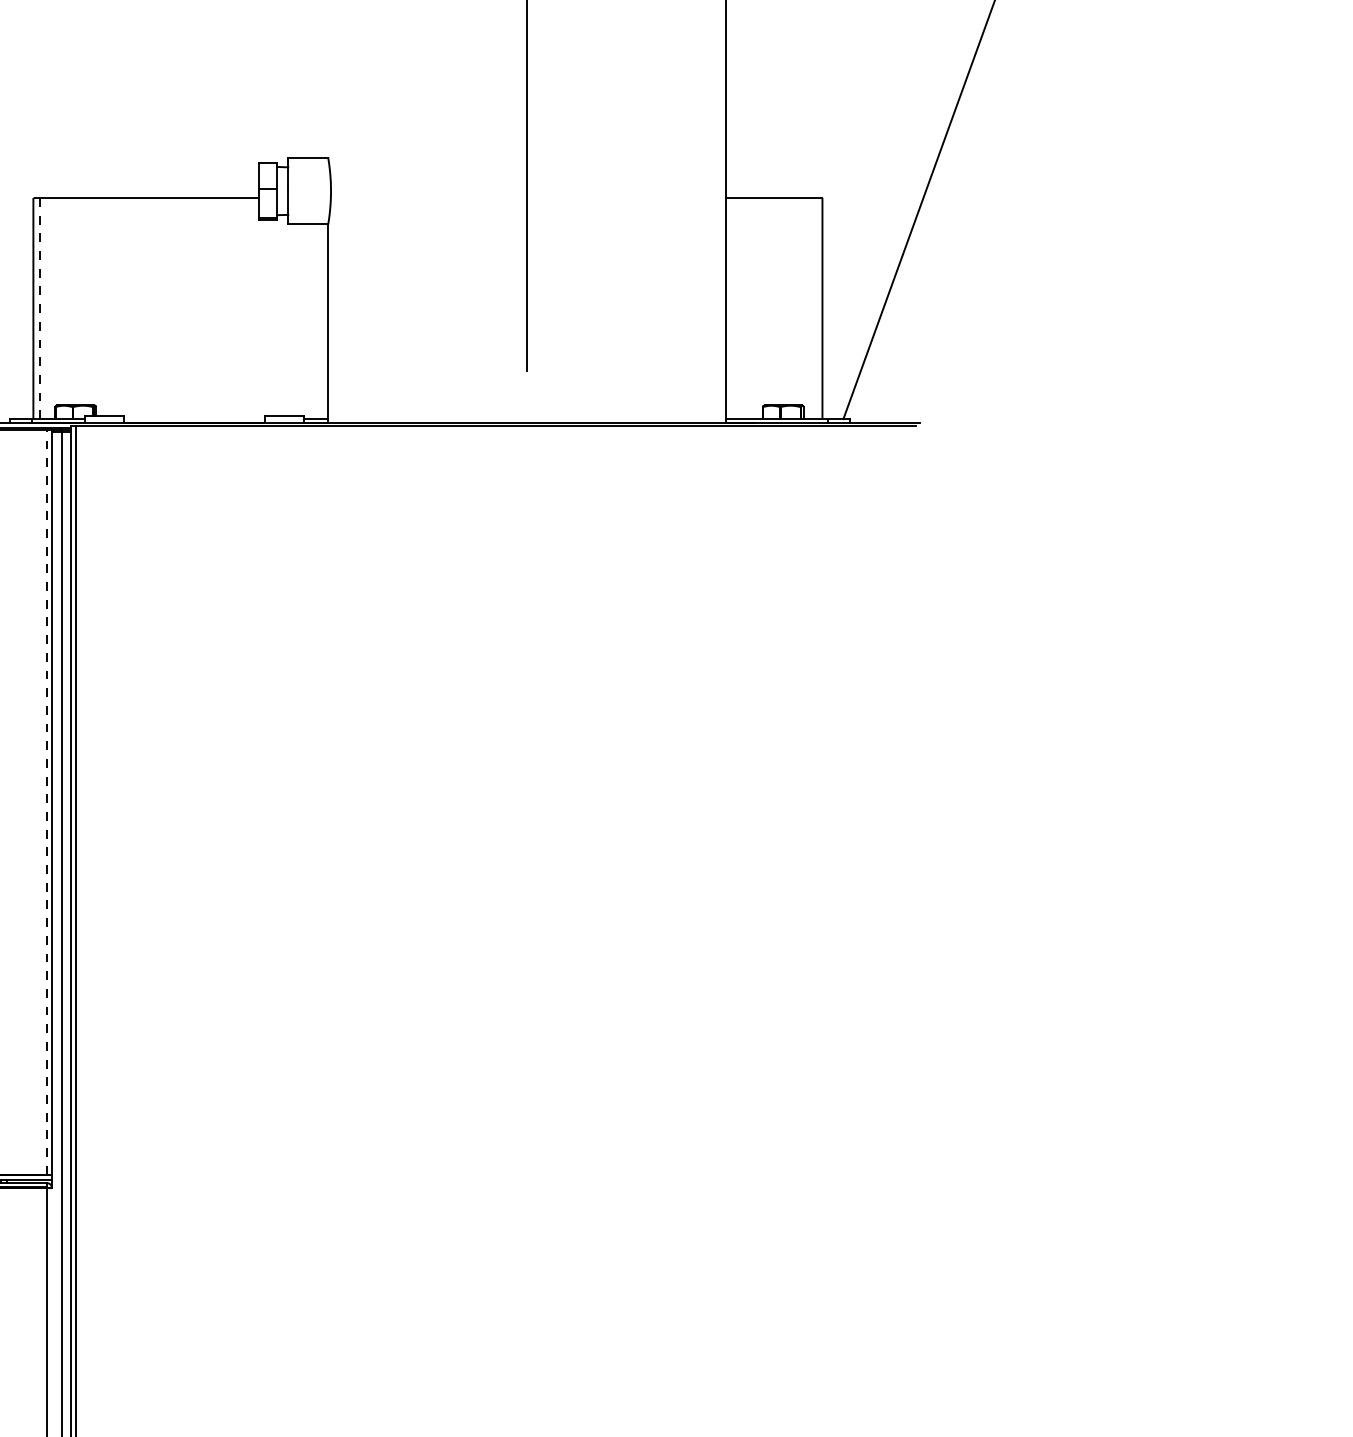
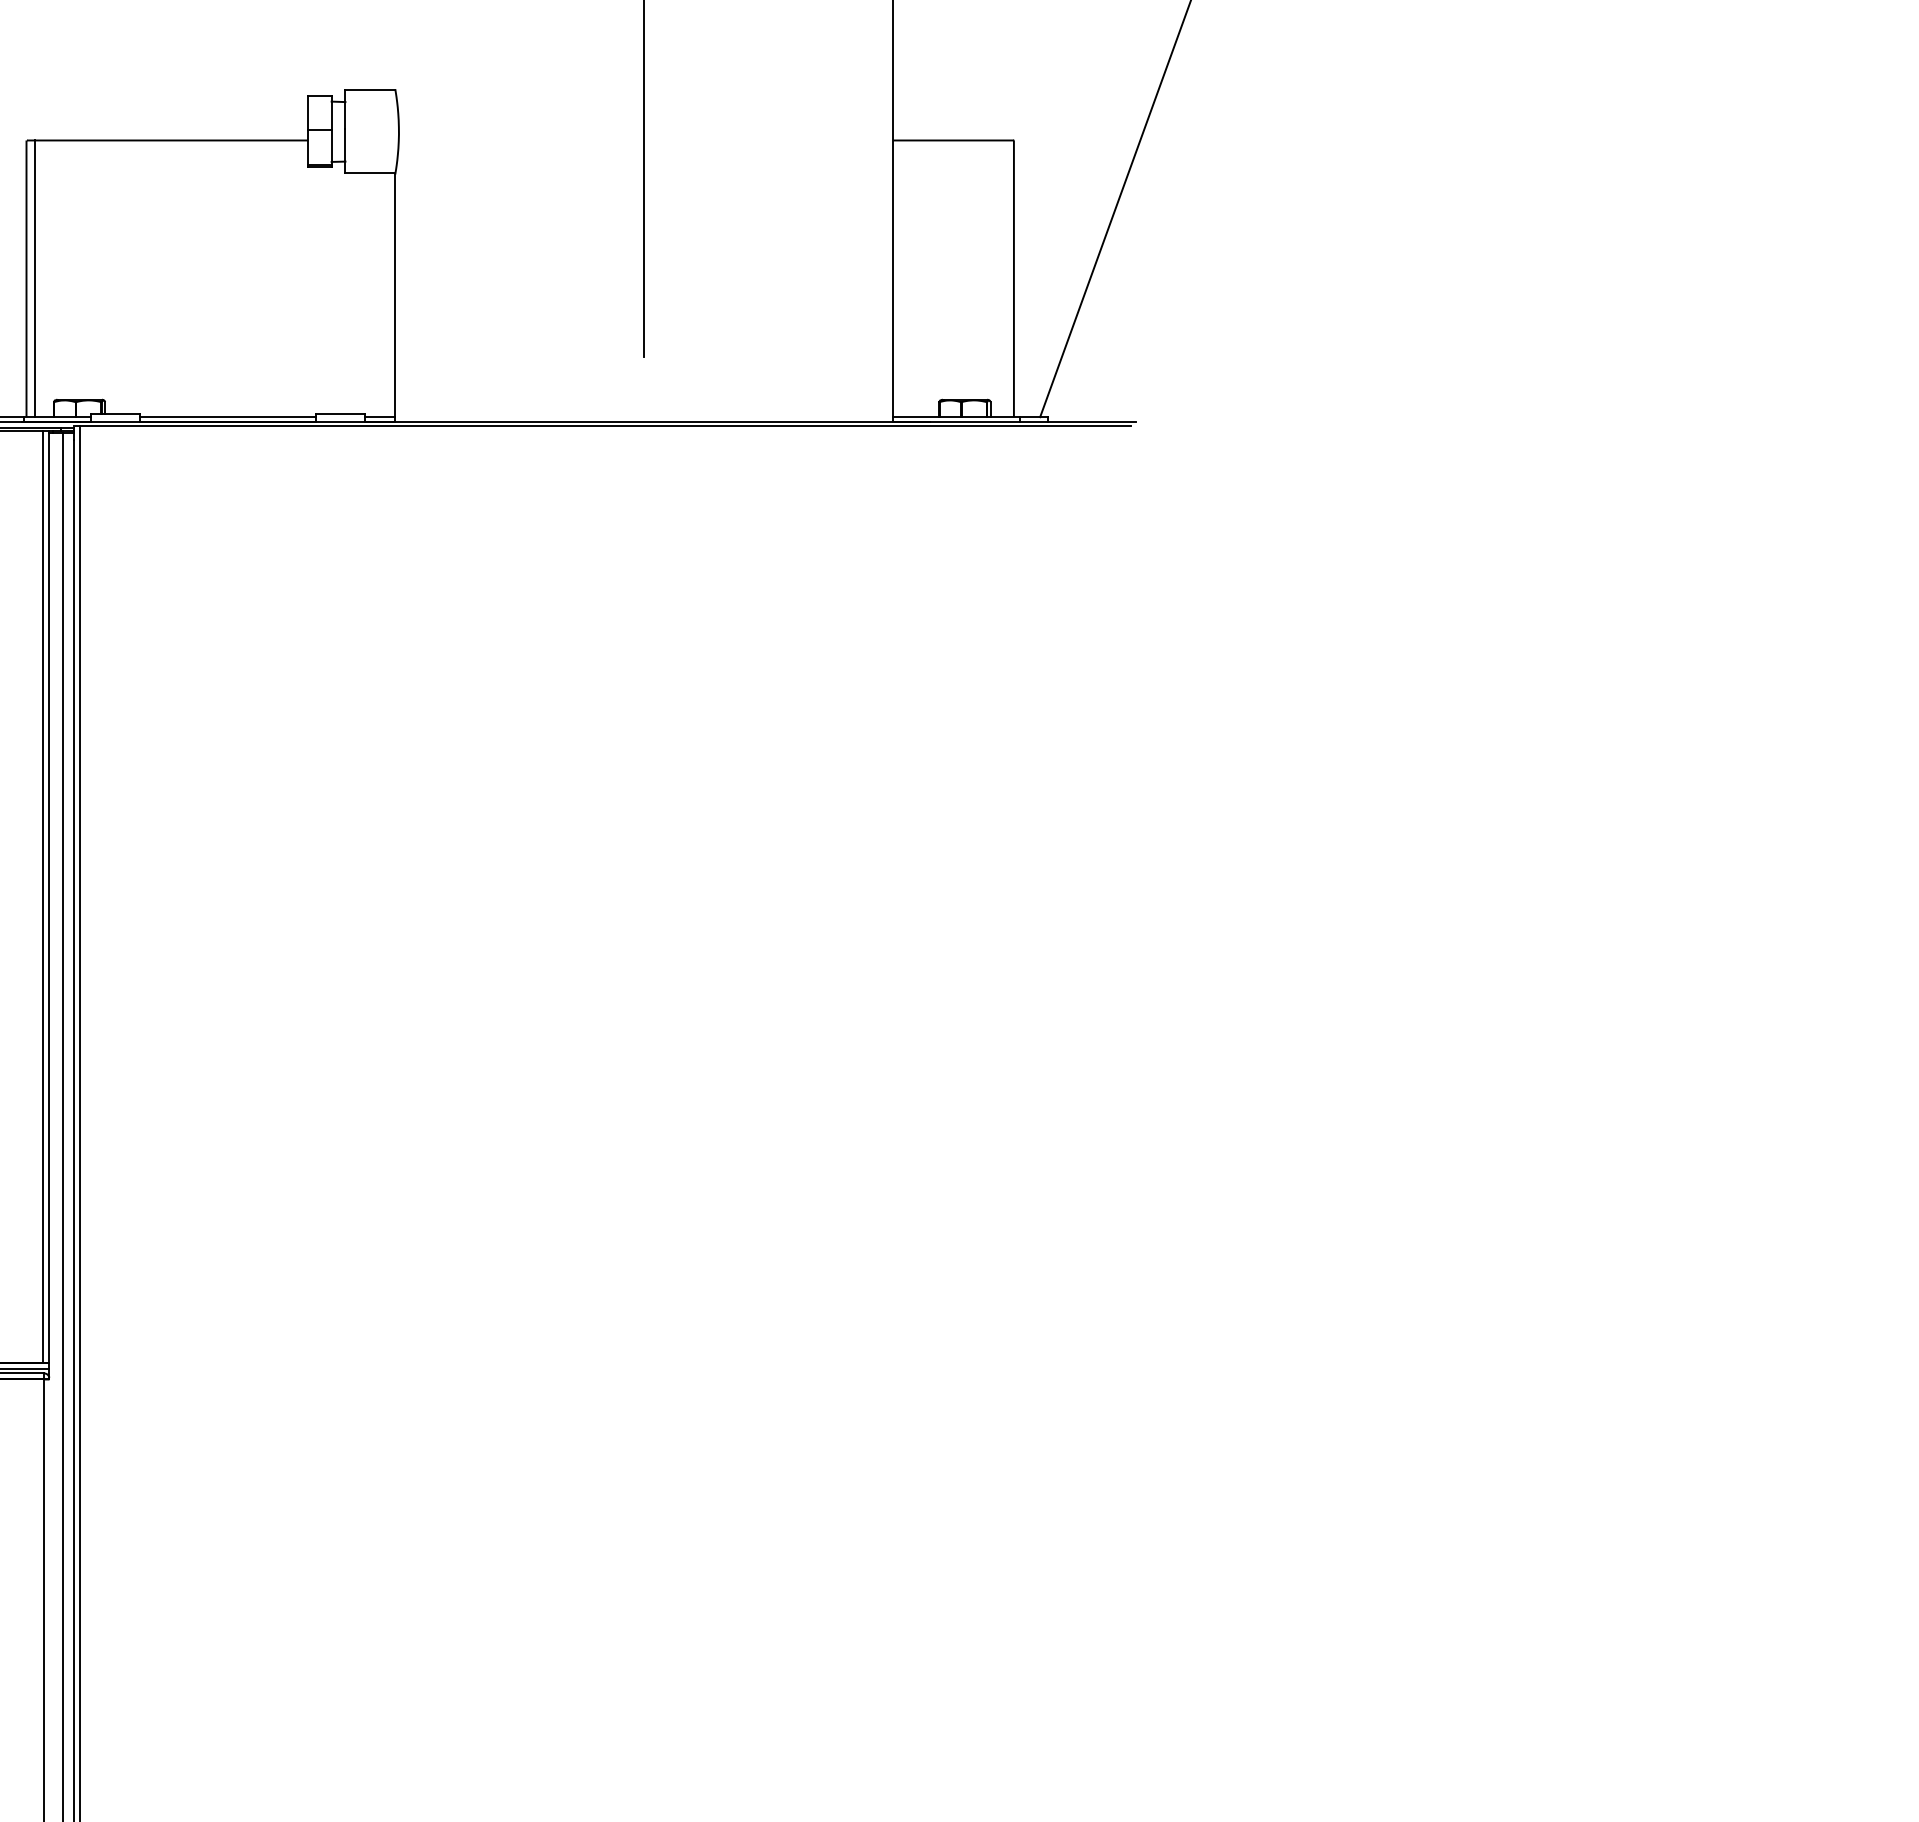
line: (39, 309) -> (34, 279), dashed -> solid
line: (194, 419) -> (228, 417), added
line: (46, 802) -> (43, 896), dashed -> solid

